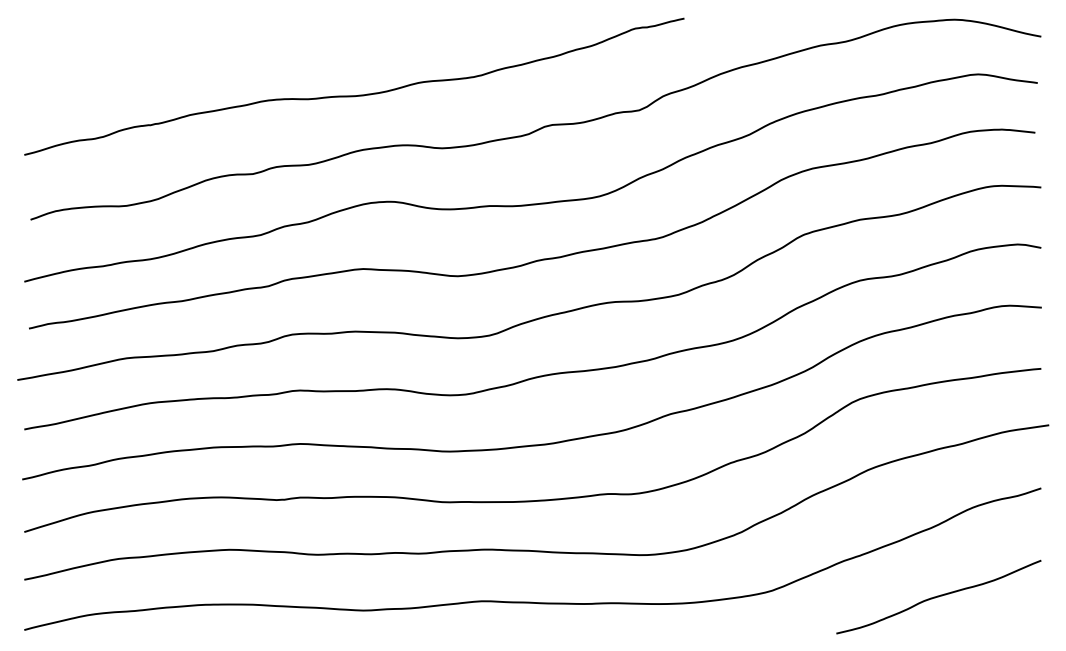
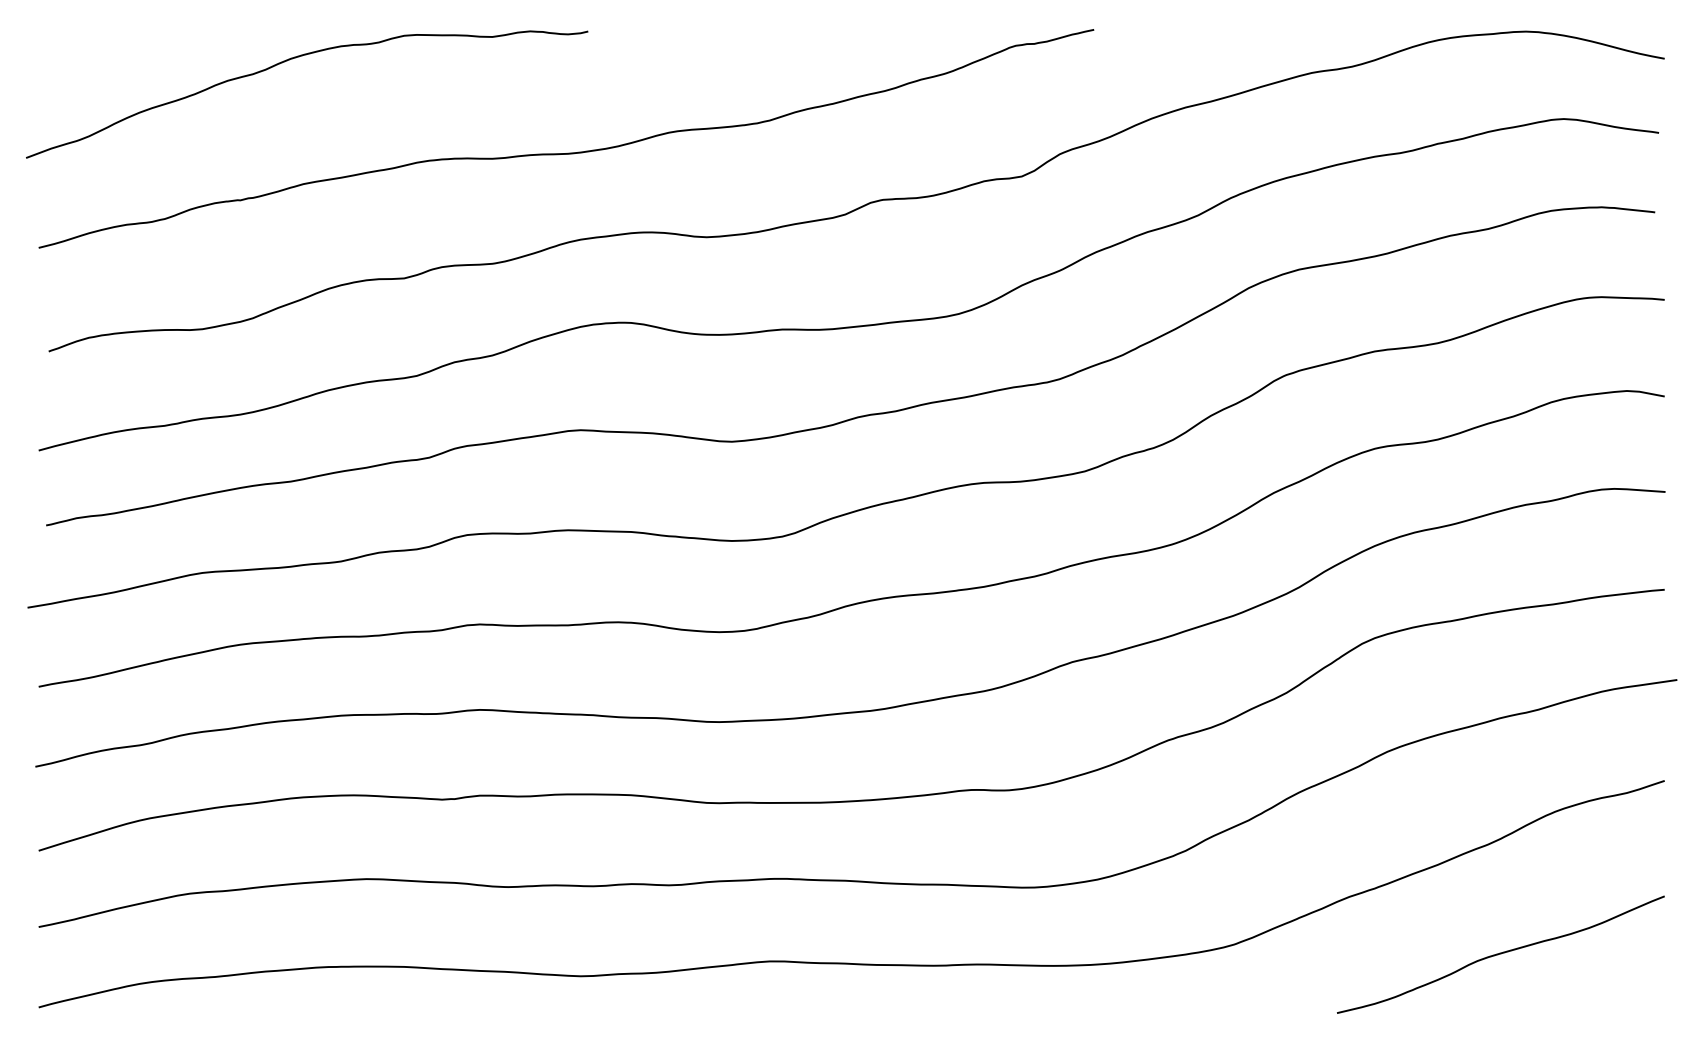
curve: (186, 36) -> (298, 58), added

